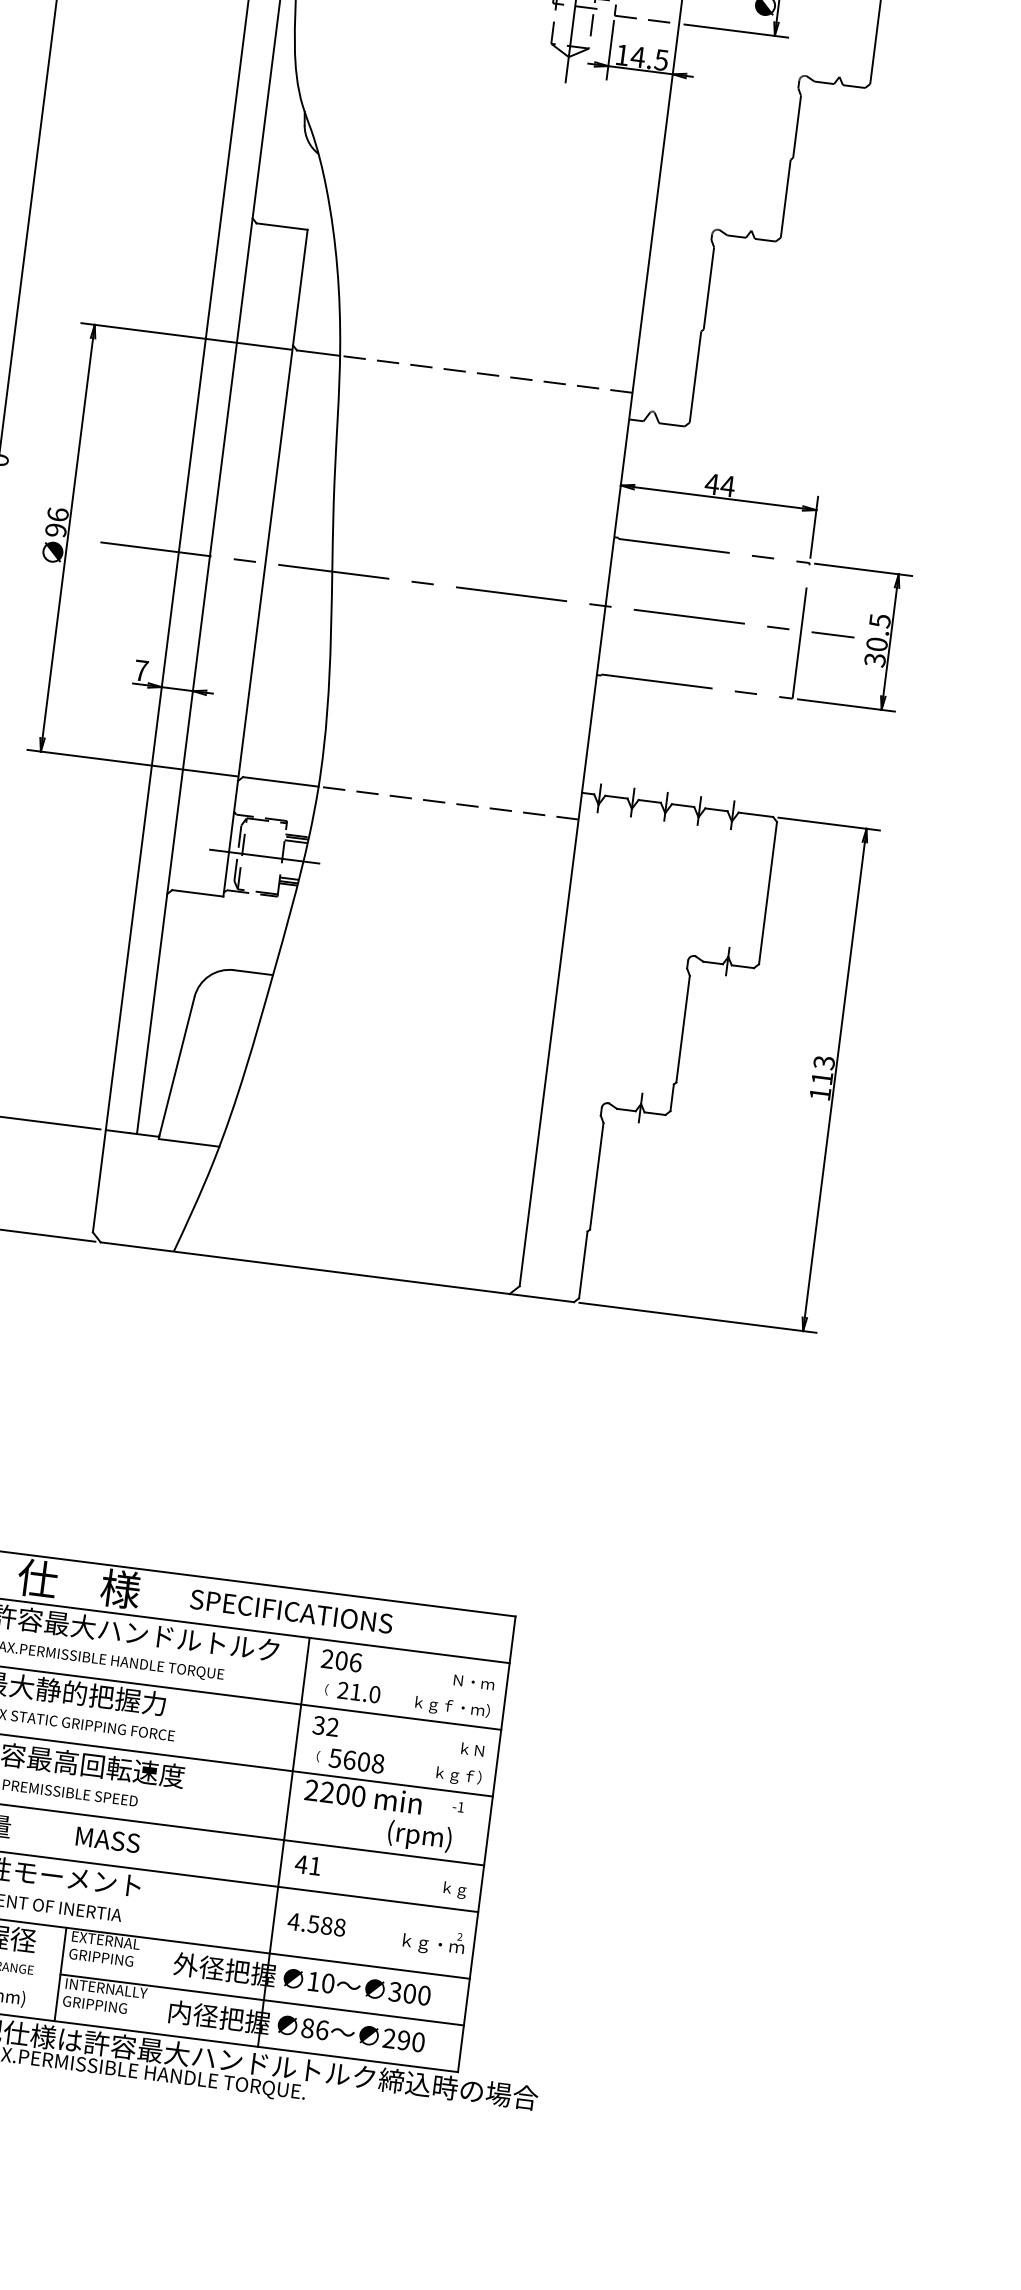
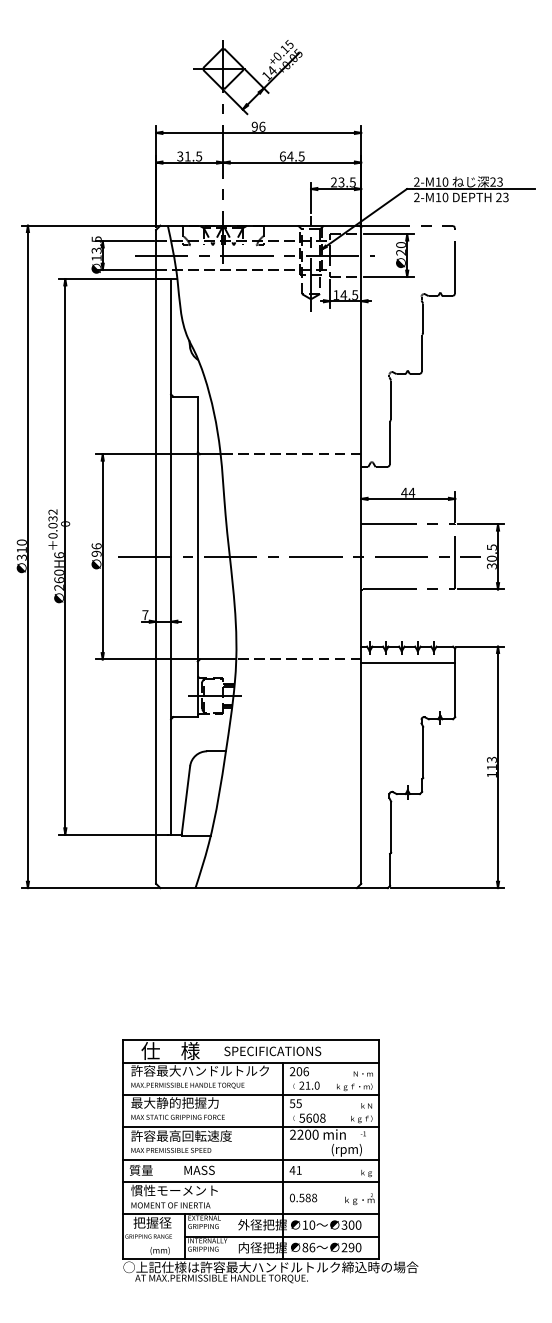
line: (676, 838) -> (408, 662), added
text: (325, 1725) -> (295, 1103), 32 -> 55
text: (294, 1920) -> (292, 1197), 4.588 -> 0.588

